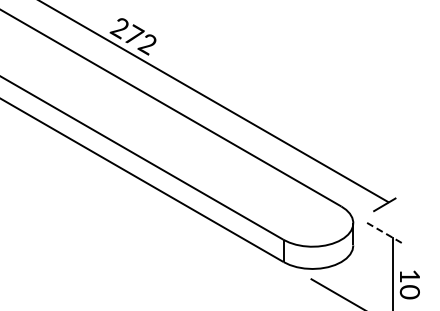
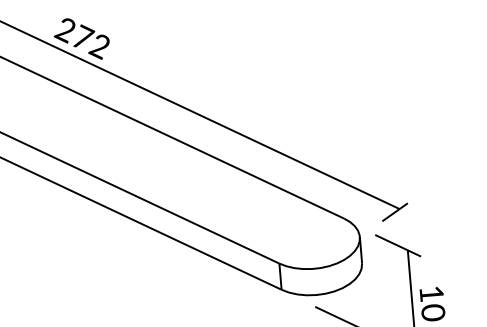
line: (384, 233) -> (397, 246), dashed -> solid

